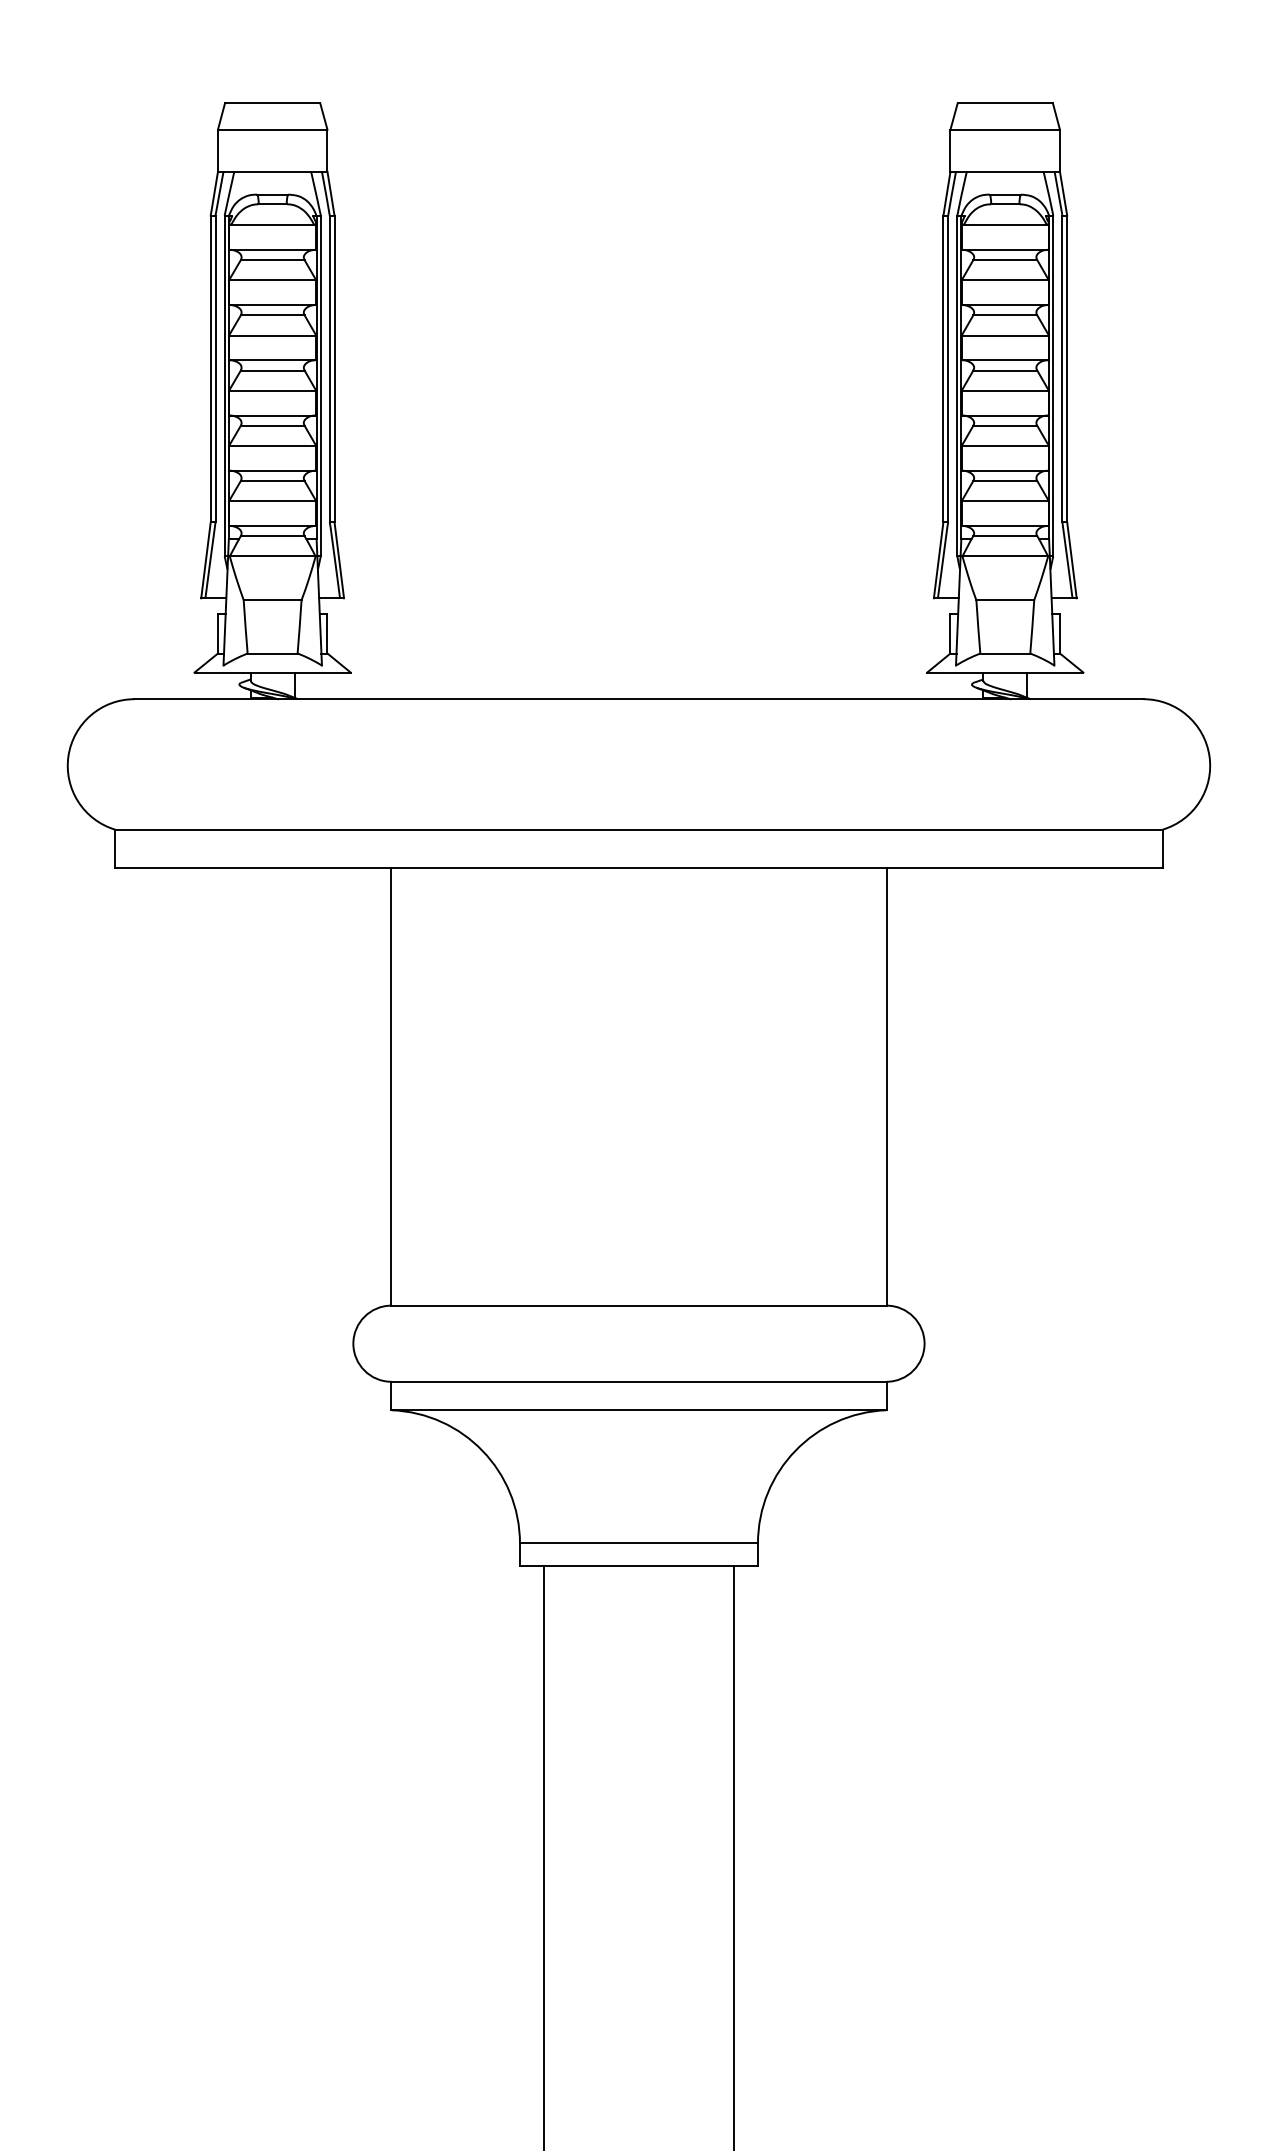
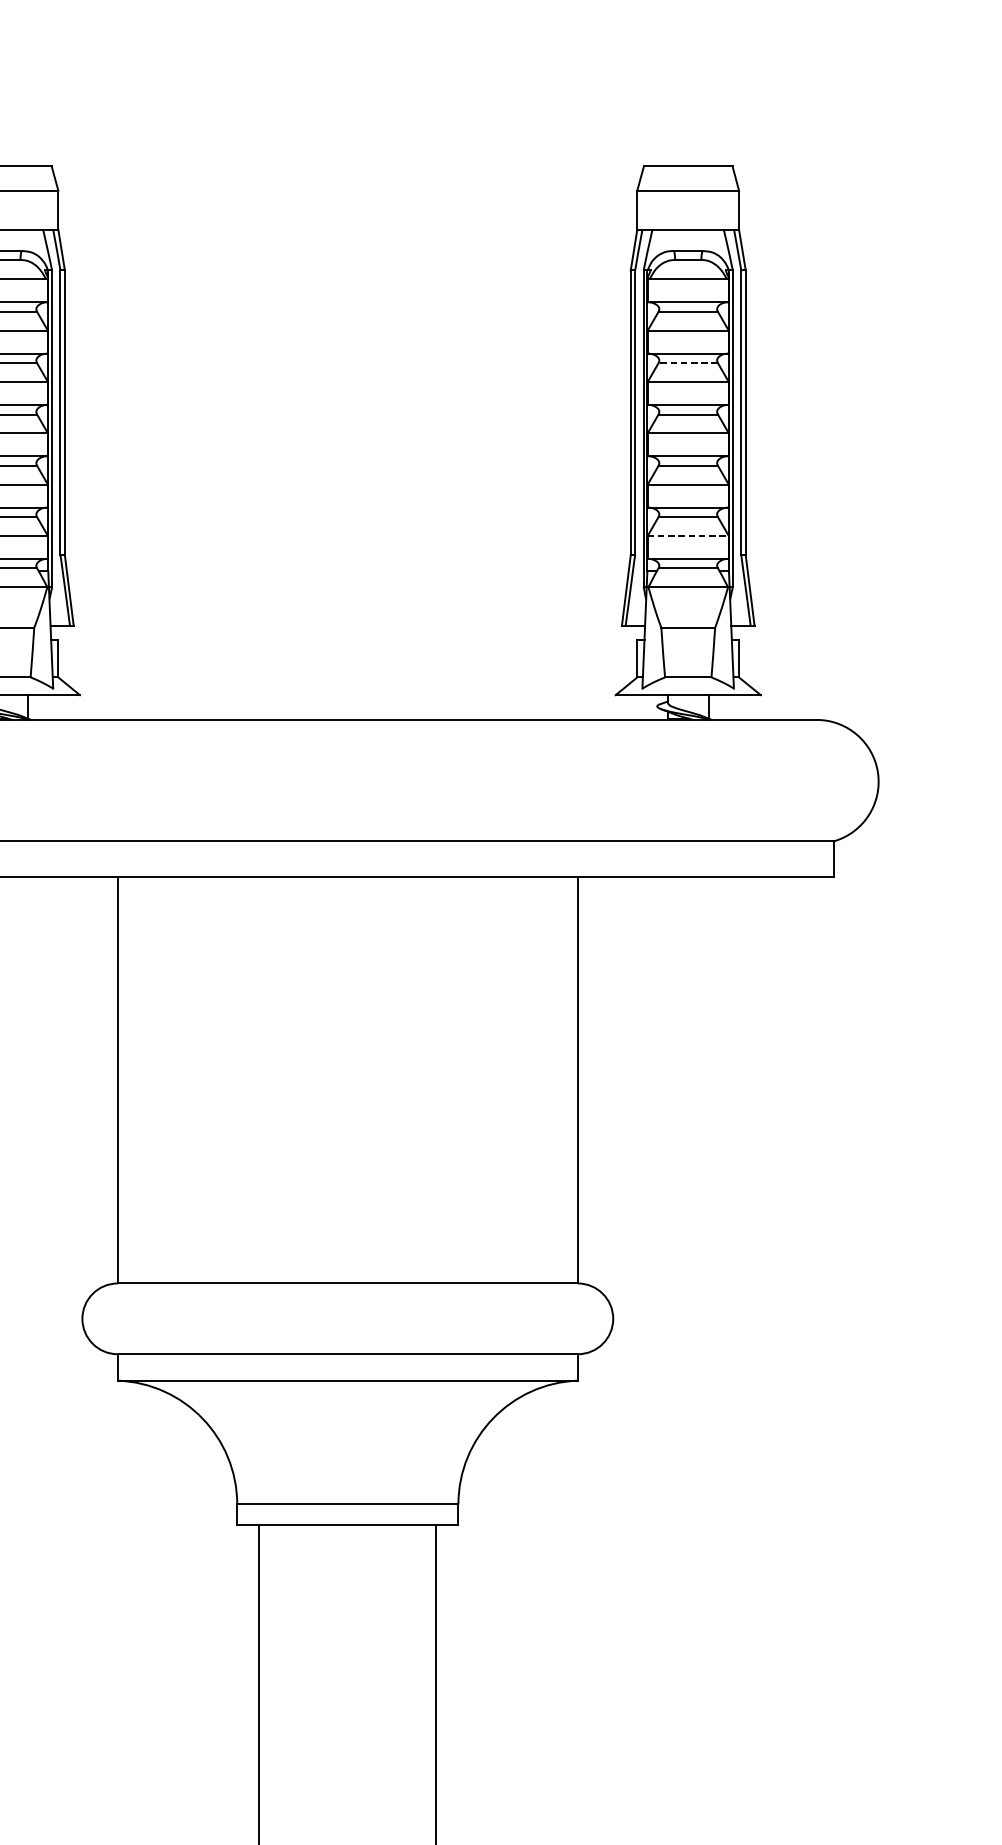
line: (1005, 315) -> (688, 363), solid -> dashed
line: (1005, 501) -> (688, 536), solid -> dashed

